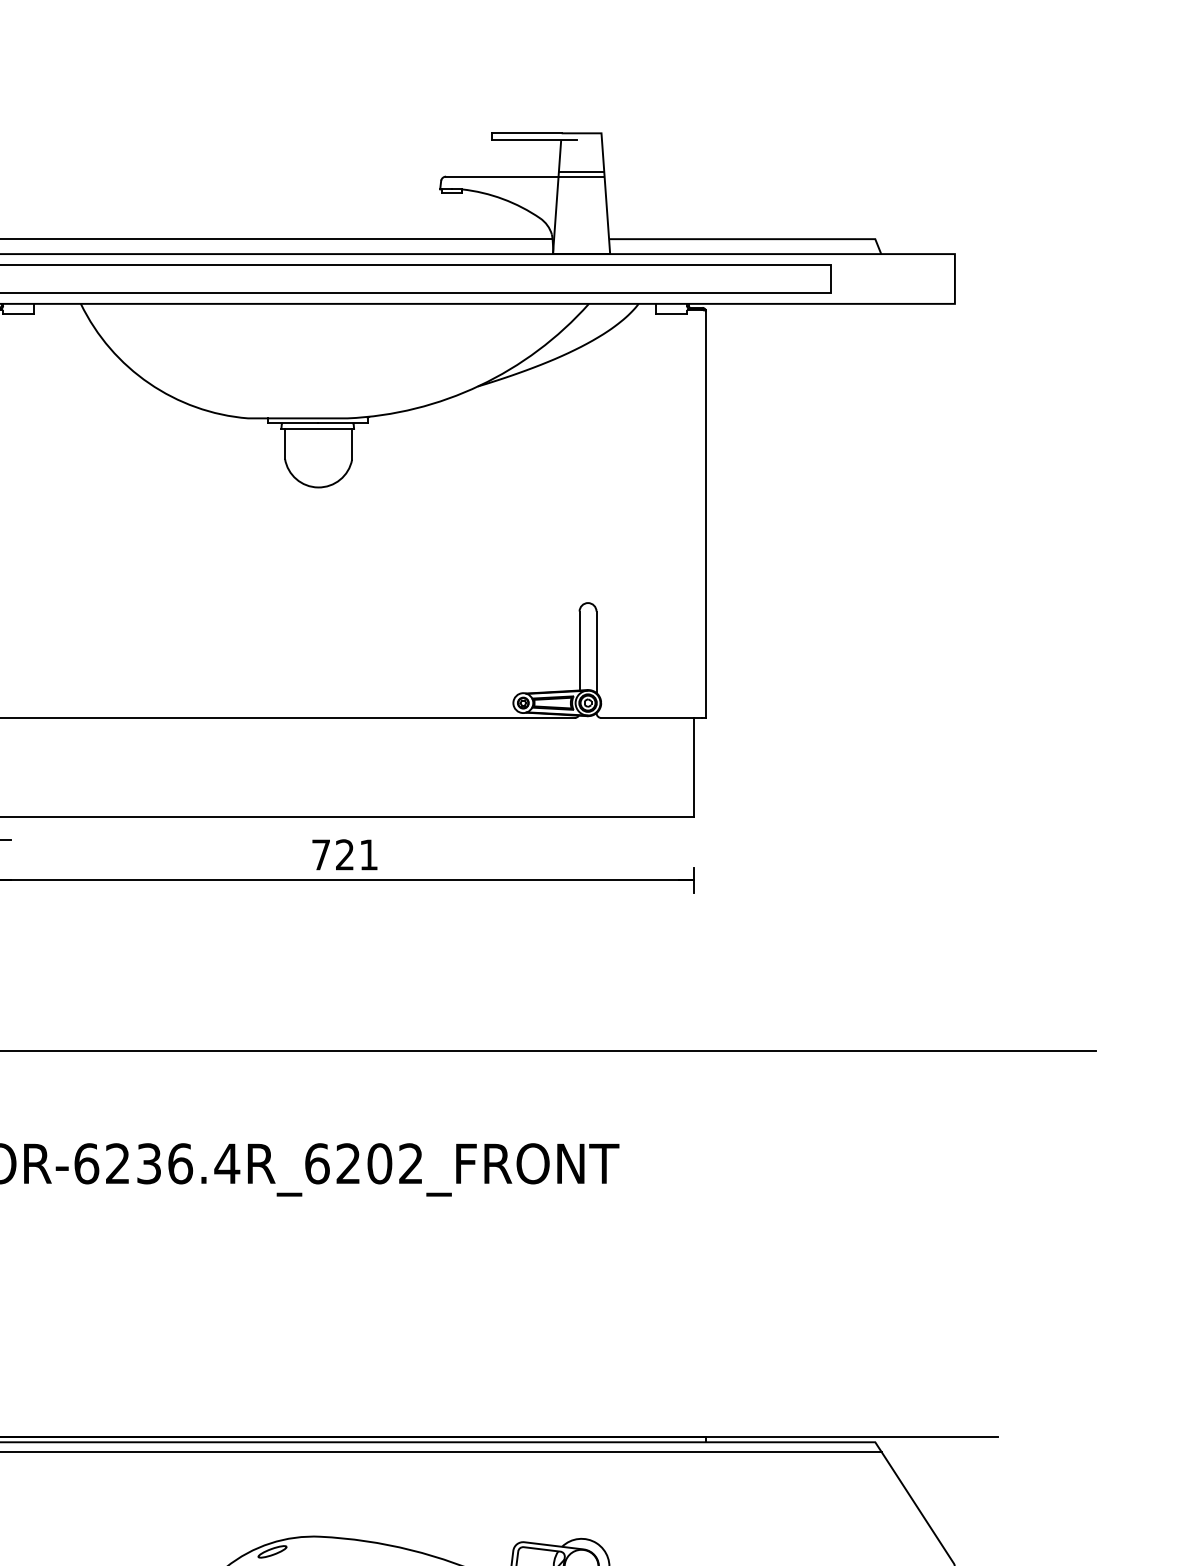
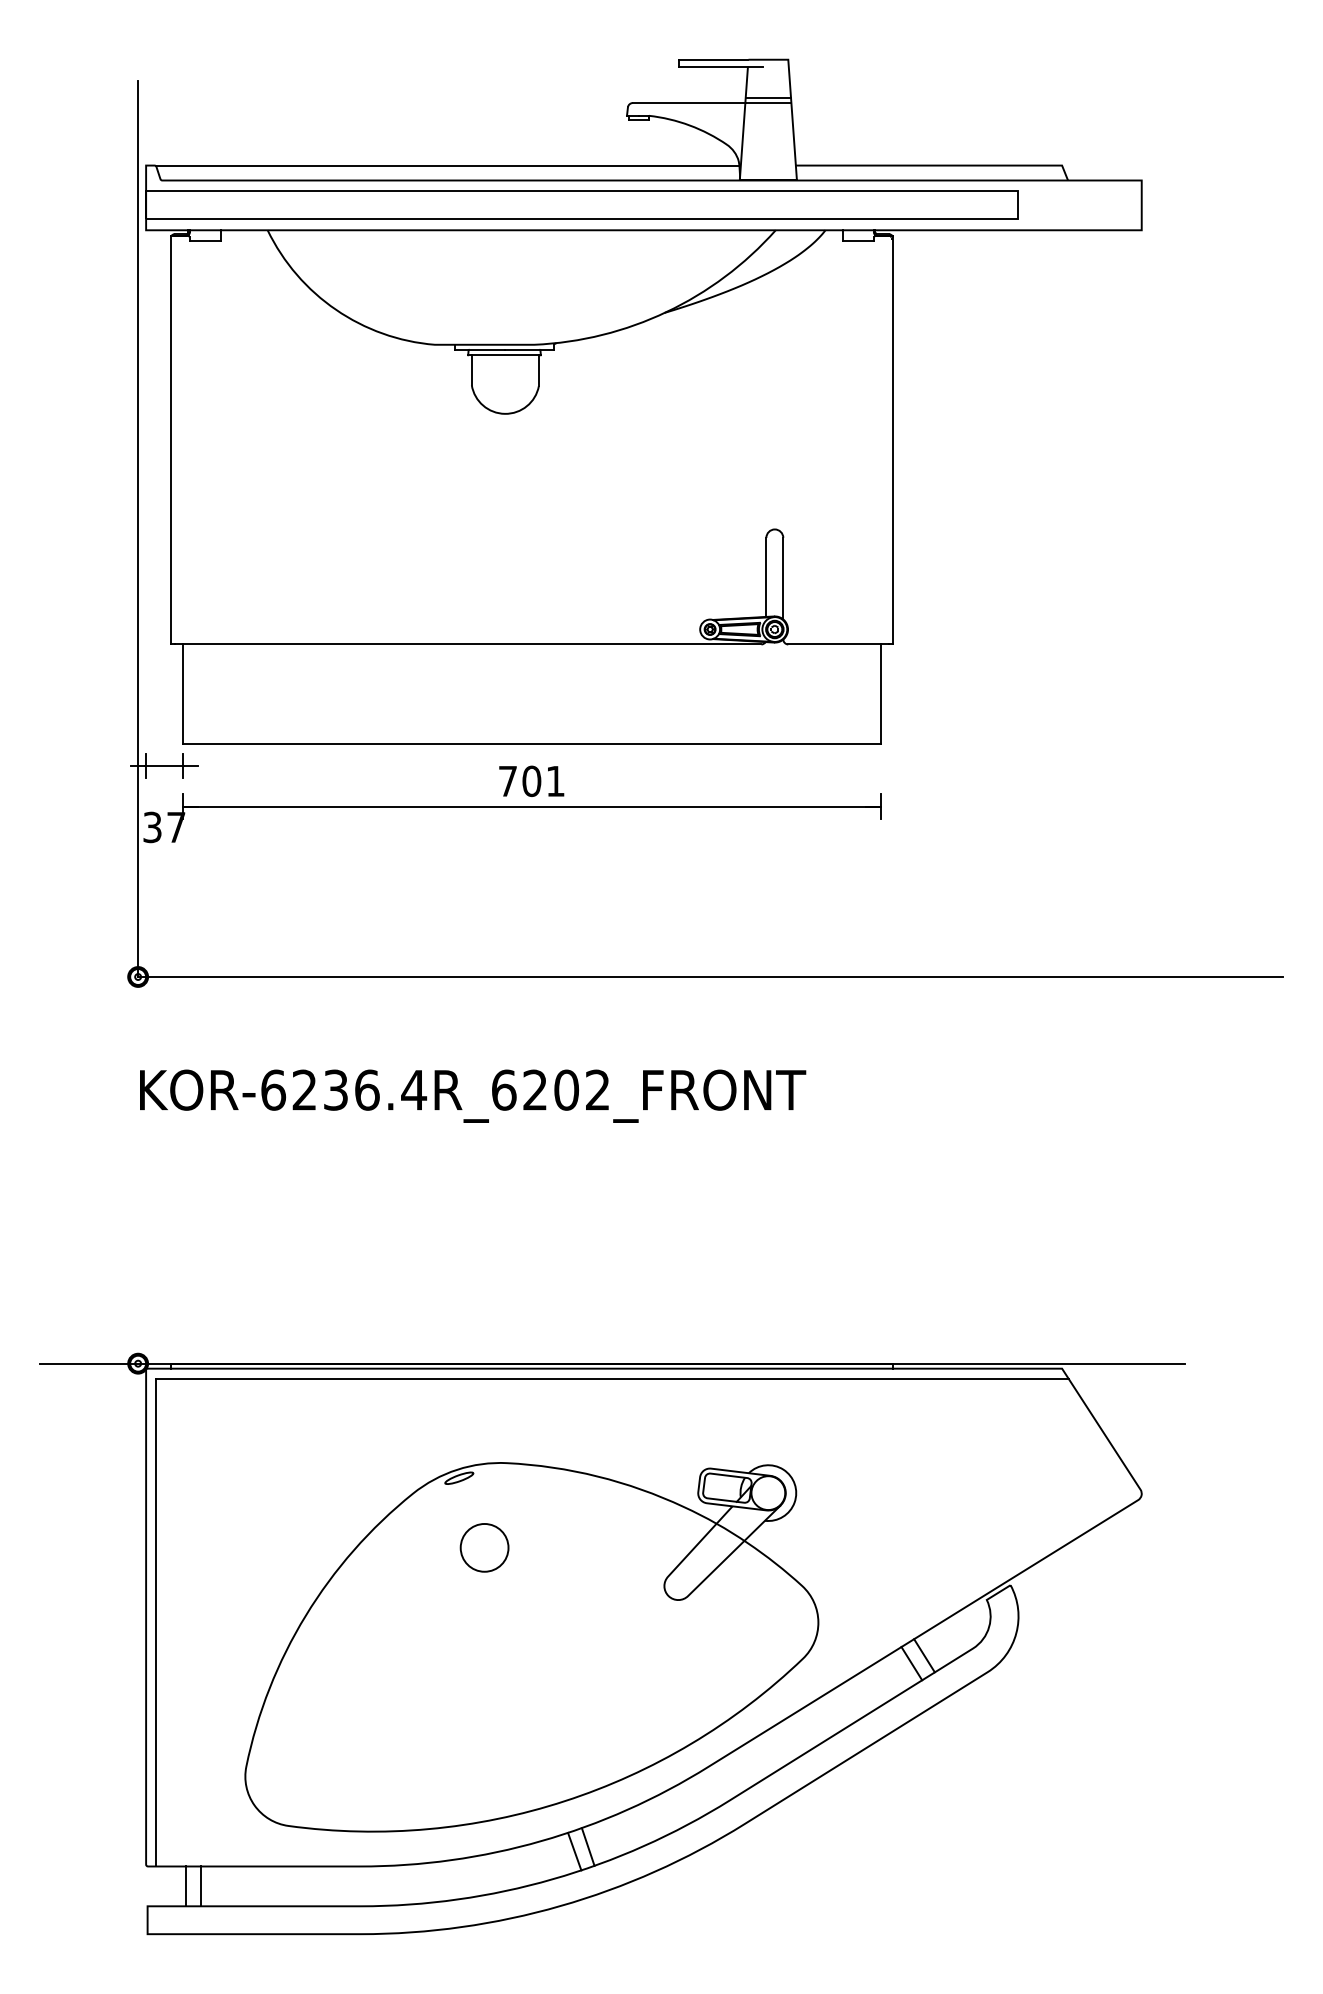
text: (344, 855) -> (531, 781), 721 -> 701

